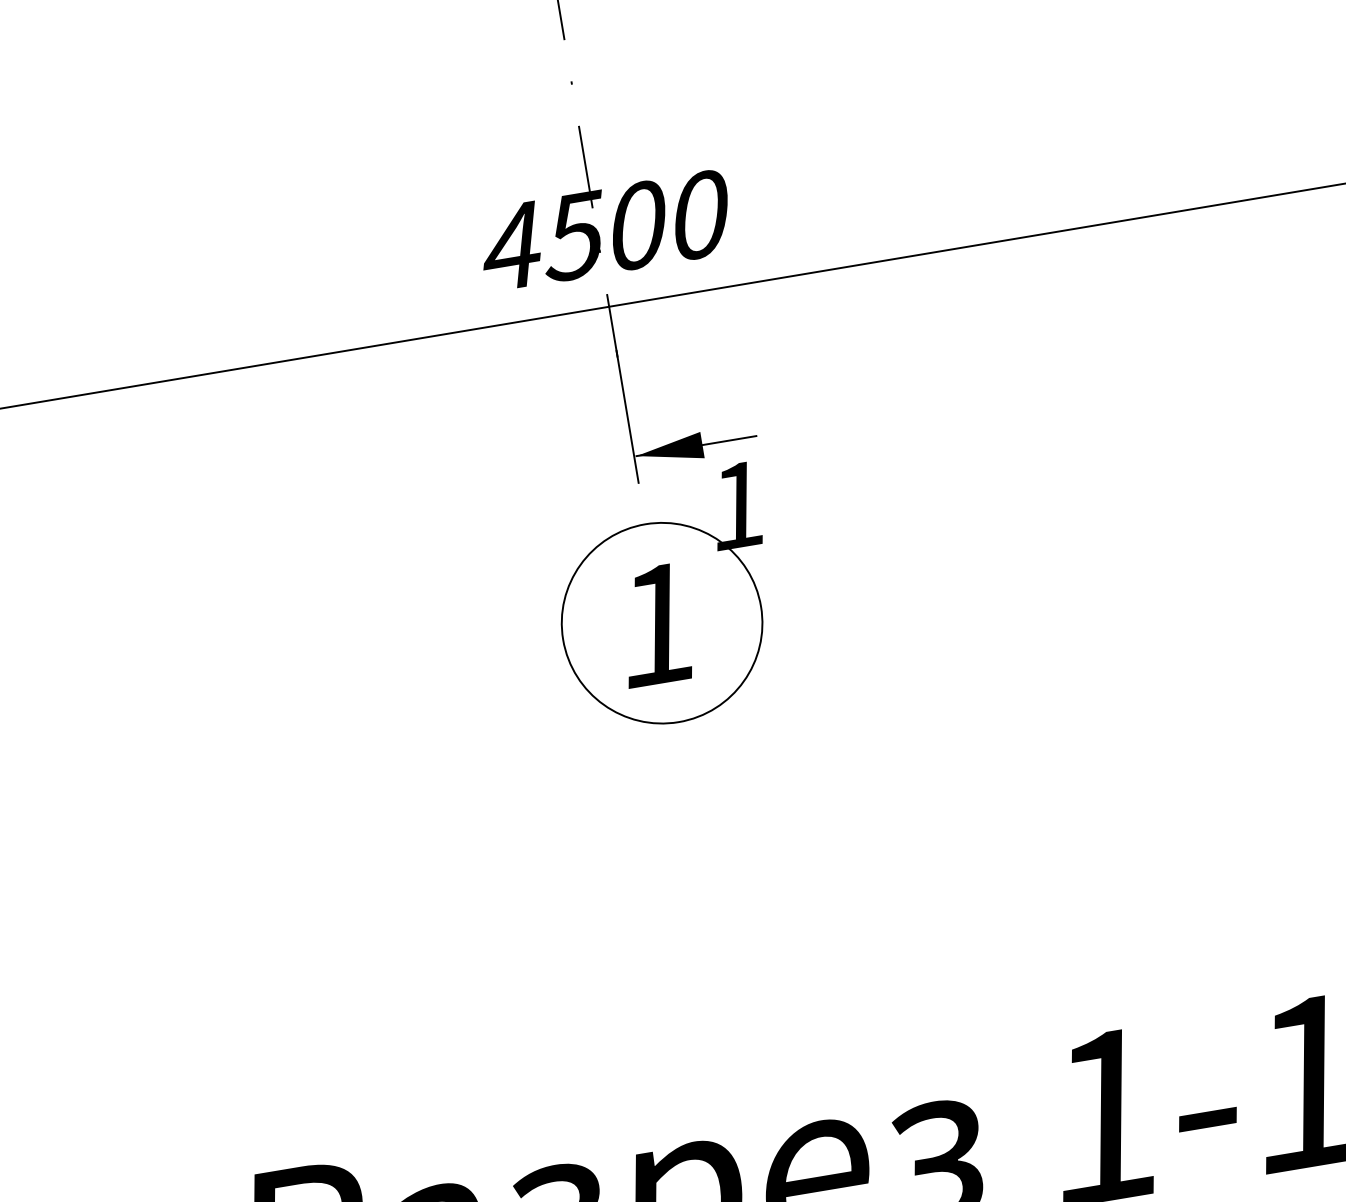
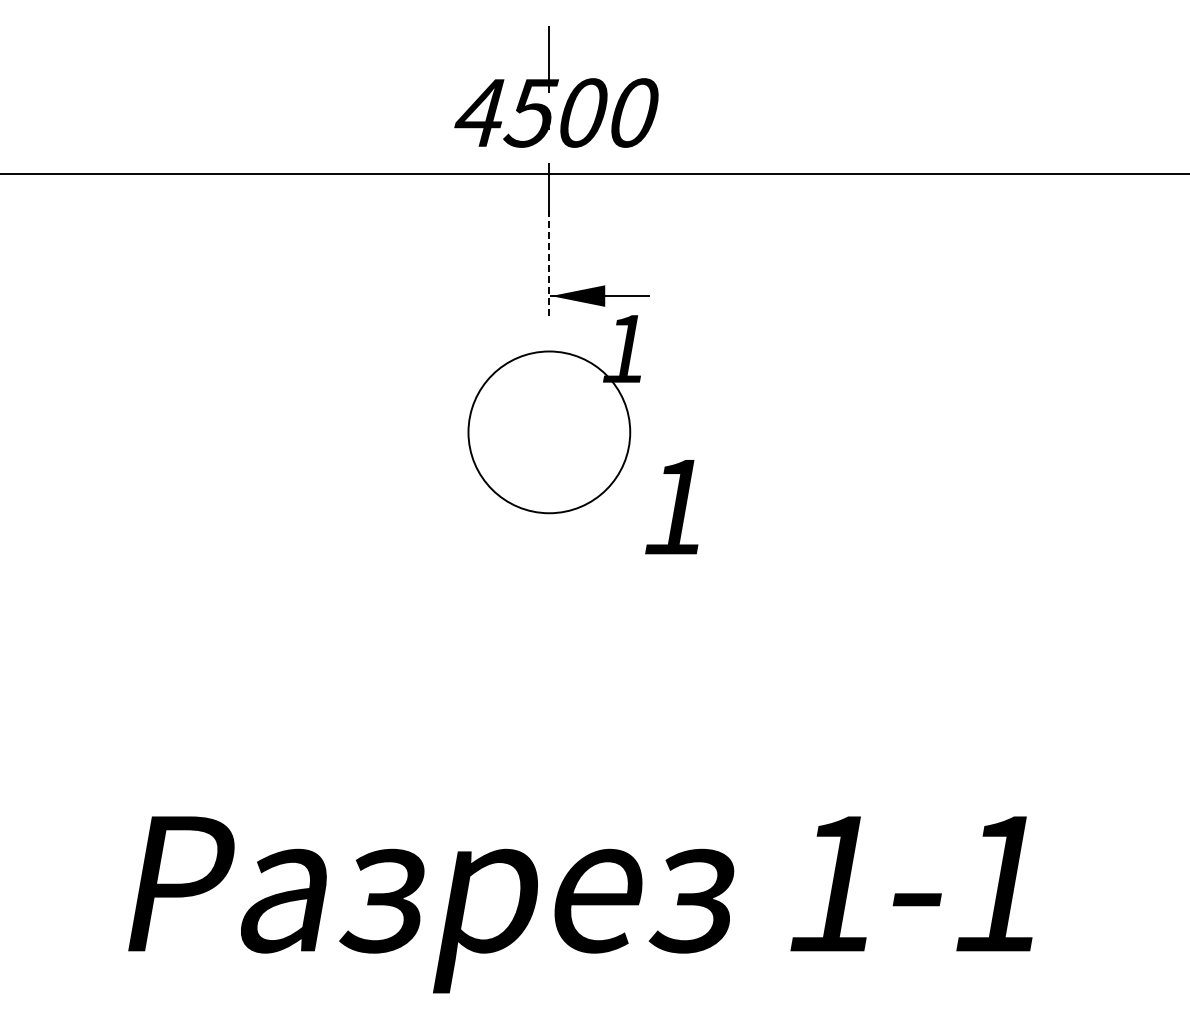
line: (627, 416) -> (549, 263), solid -> dashed
text: (651, 626) -> (671, 507), moved

